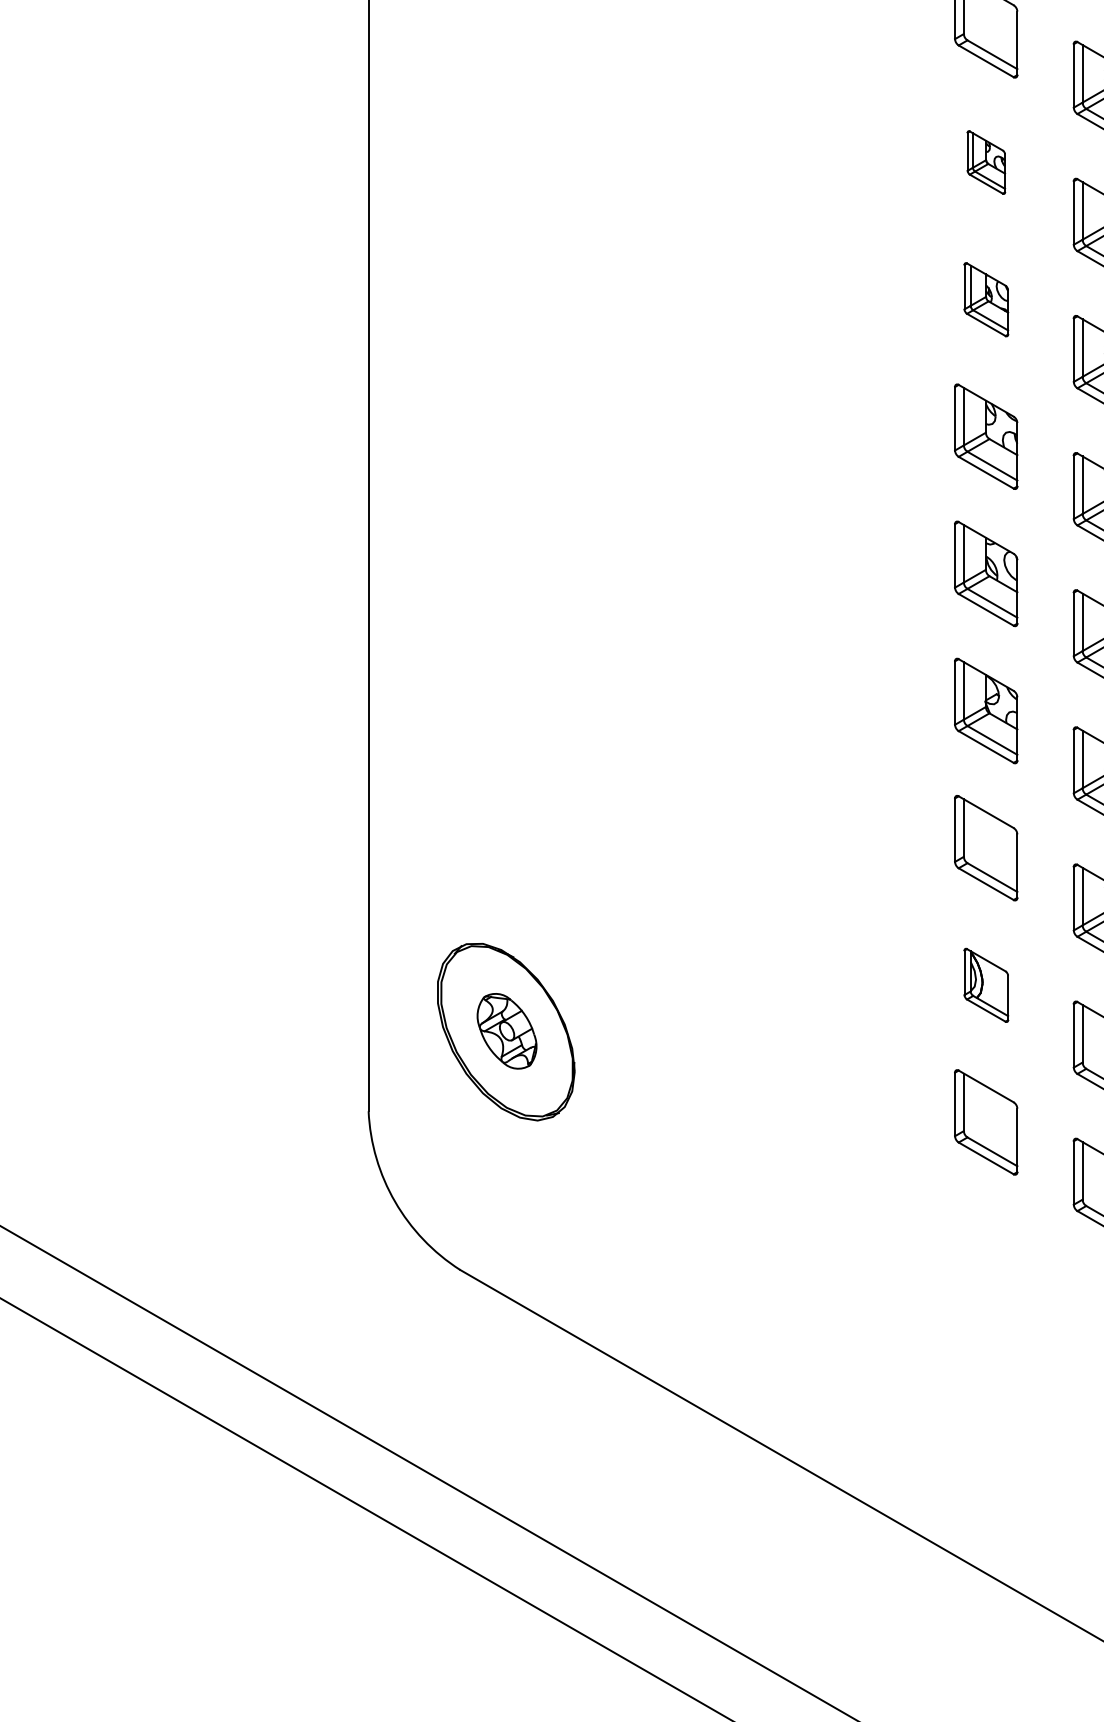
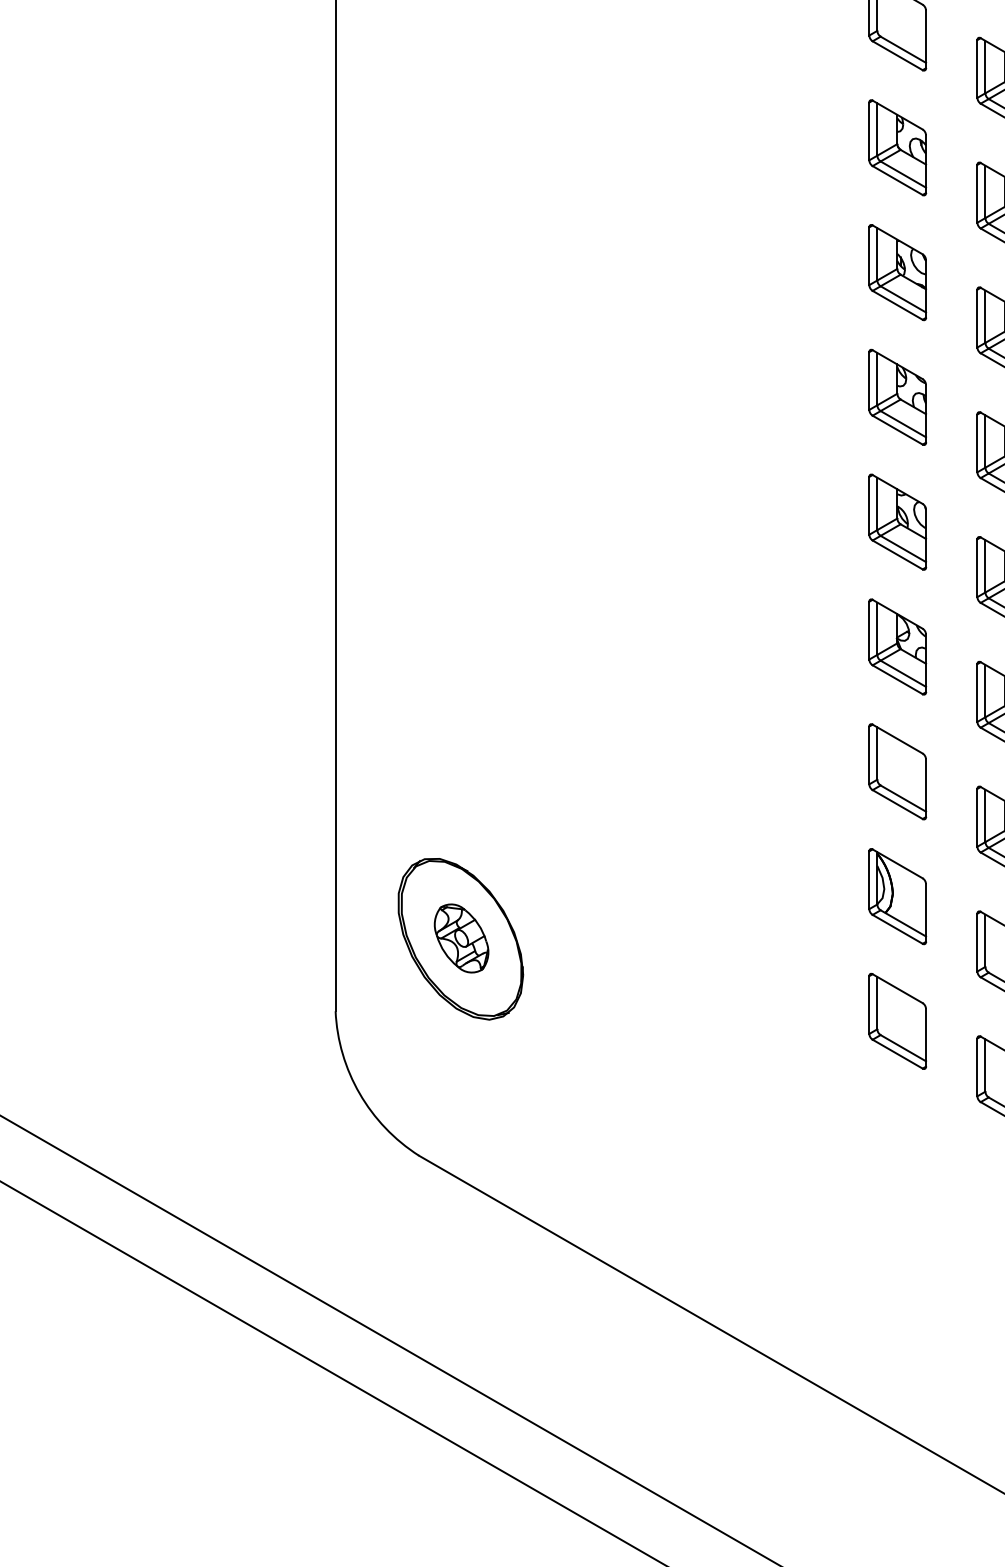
part: (986, 162) -> (897, 147), size x1.67
part: (986, 299) -> (897, 272), size x1.43
part: (986, 985) -> (897, 896), size x1.43

